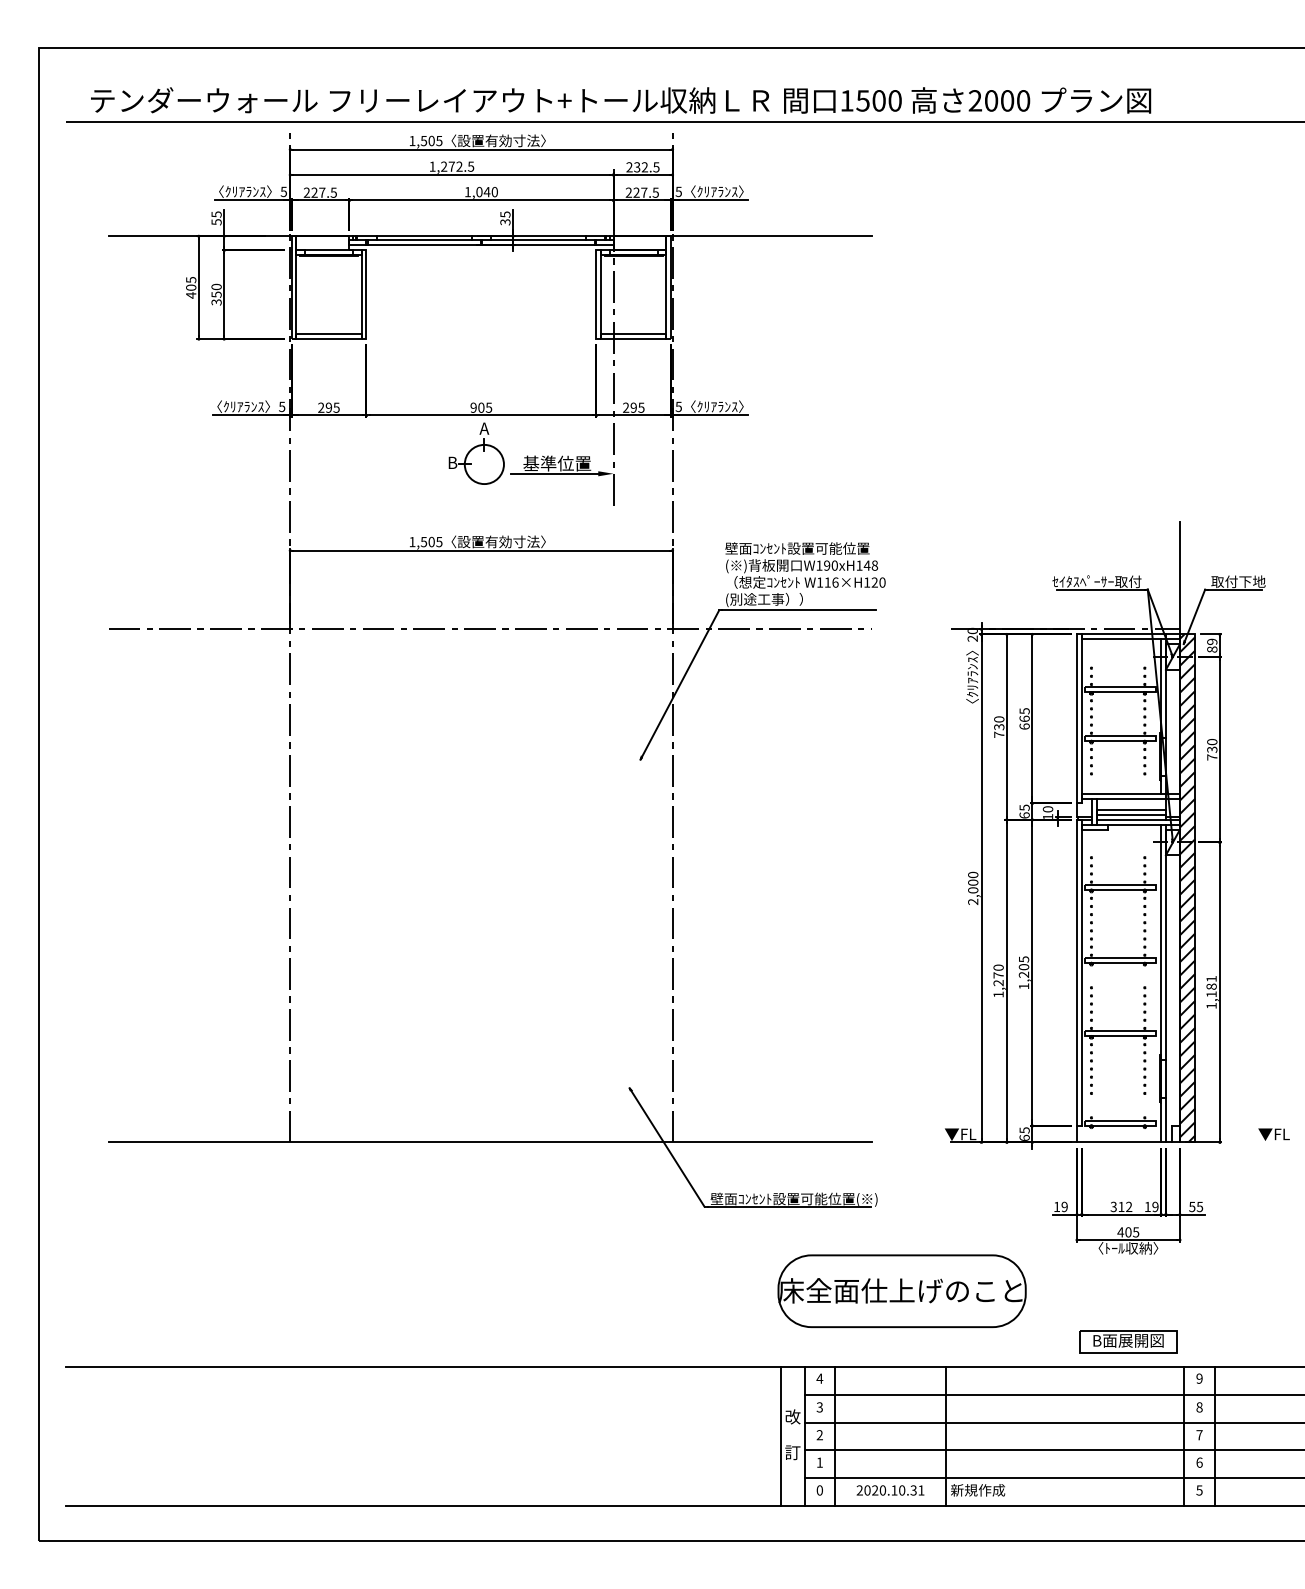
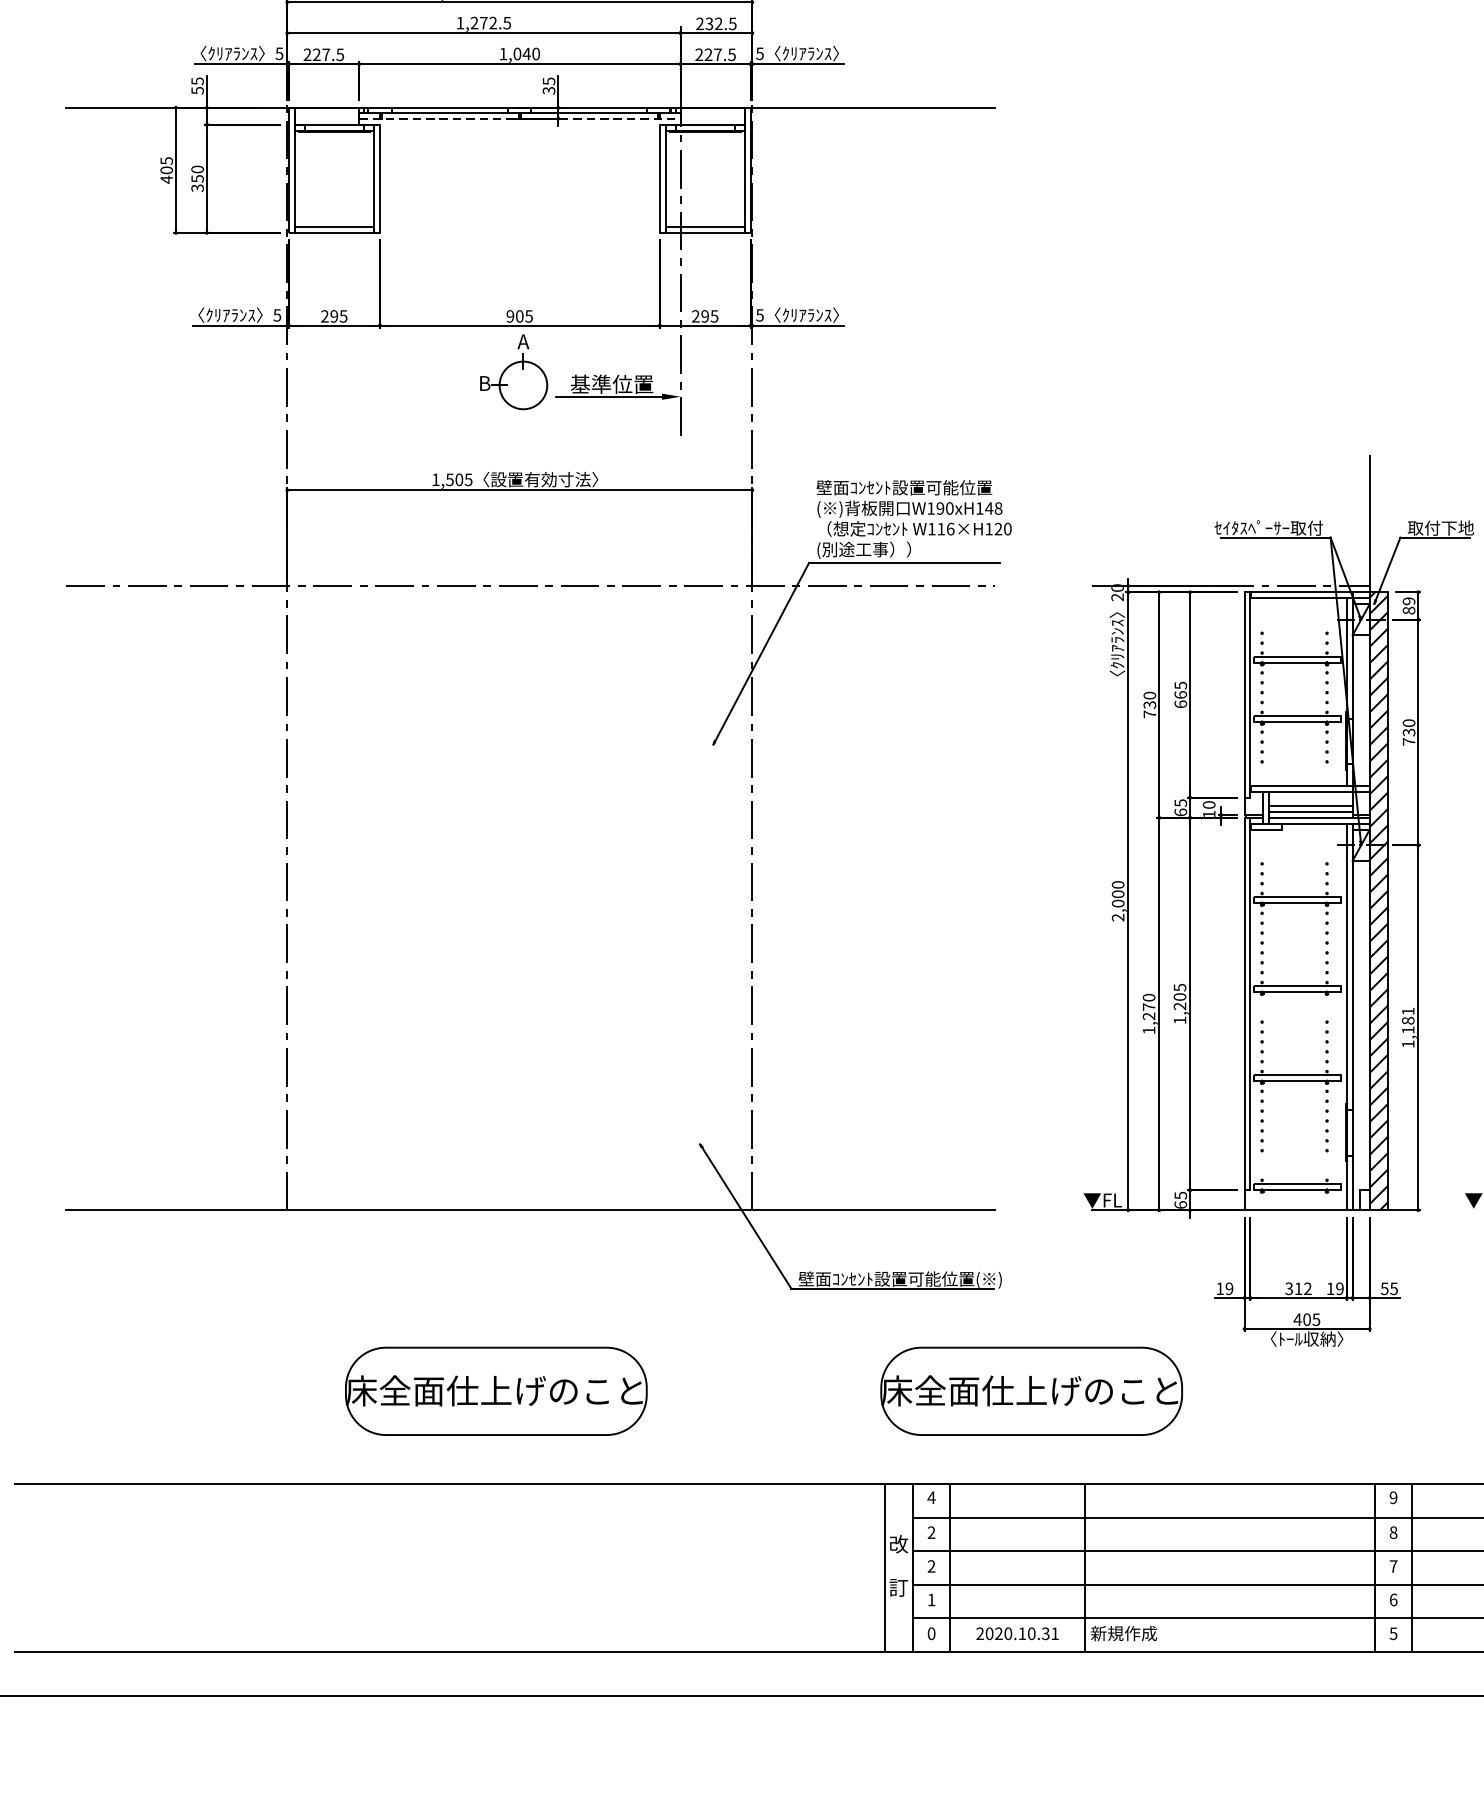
line: (481, 245) -> (519, 118), solid -> dashed
part: (461, 1290) -> (495, 1390), added
part: (1128, 1341) -> (1307, 1452), removed
text: (819, 1407) -> (931, 1532), 3 -> 2

